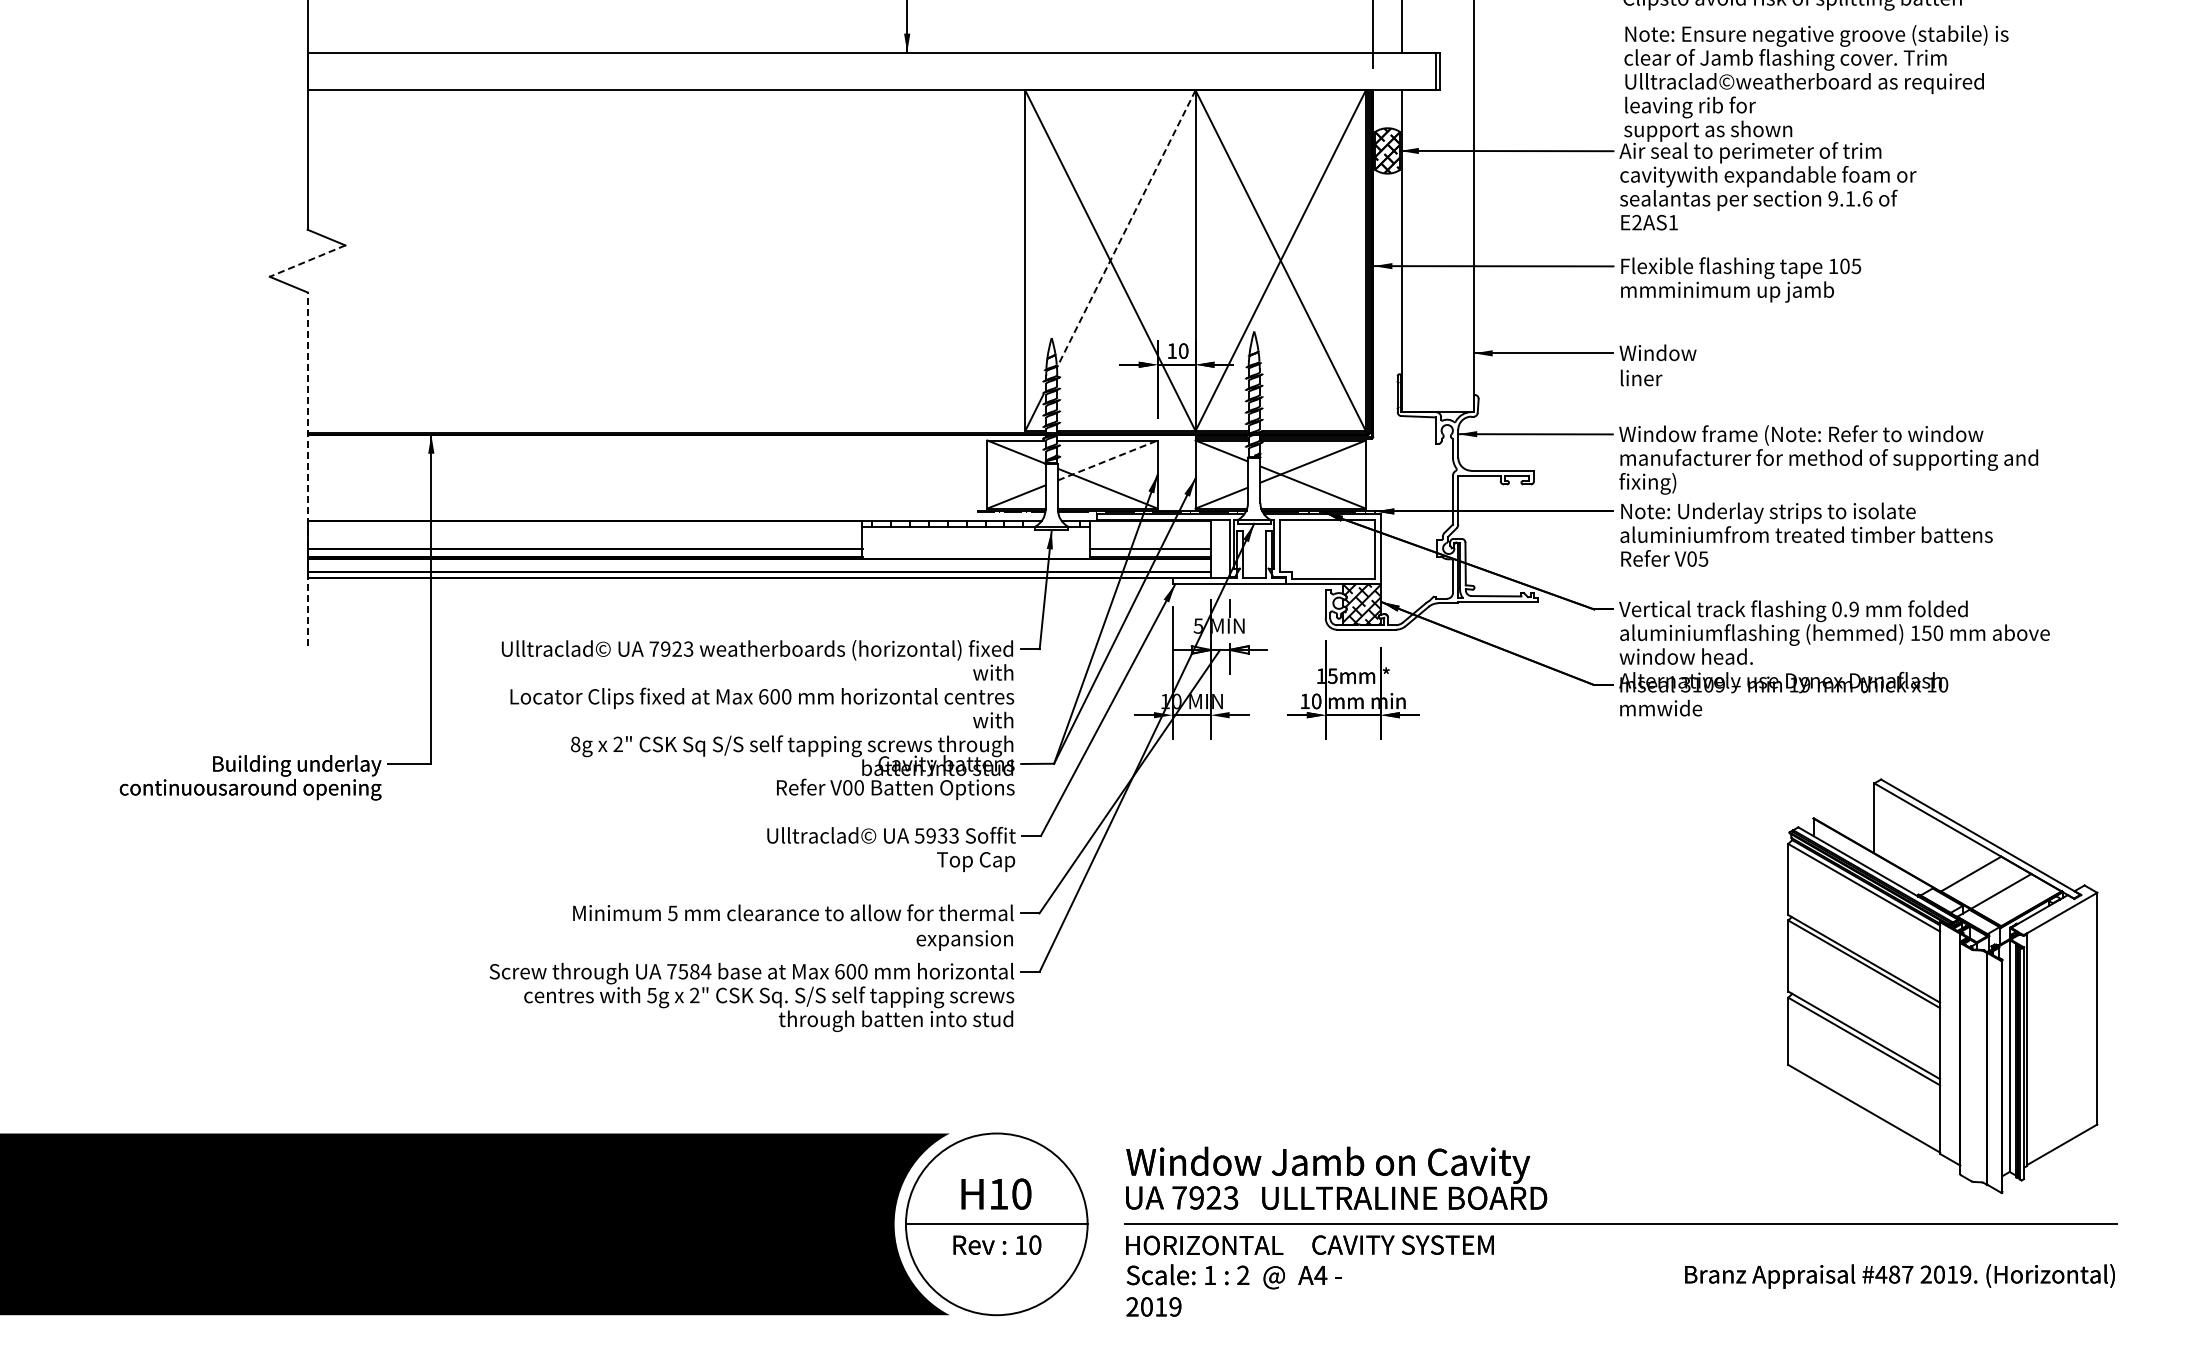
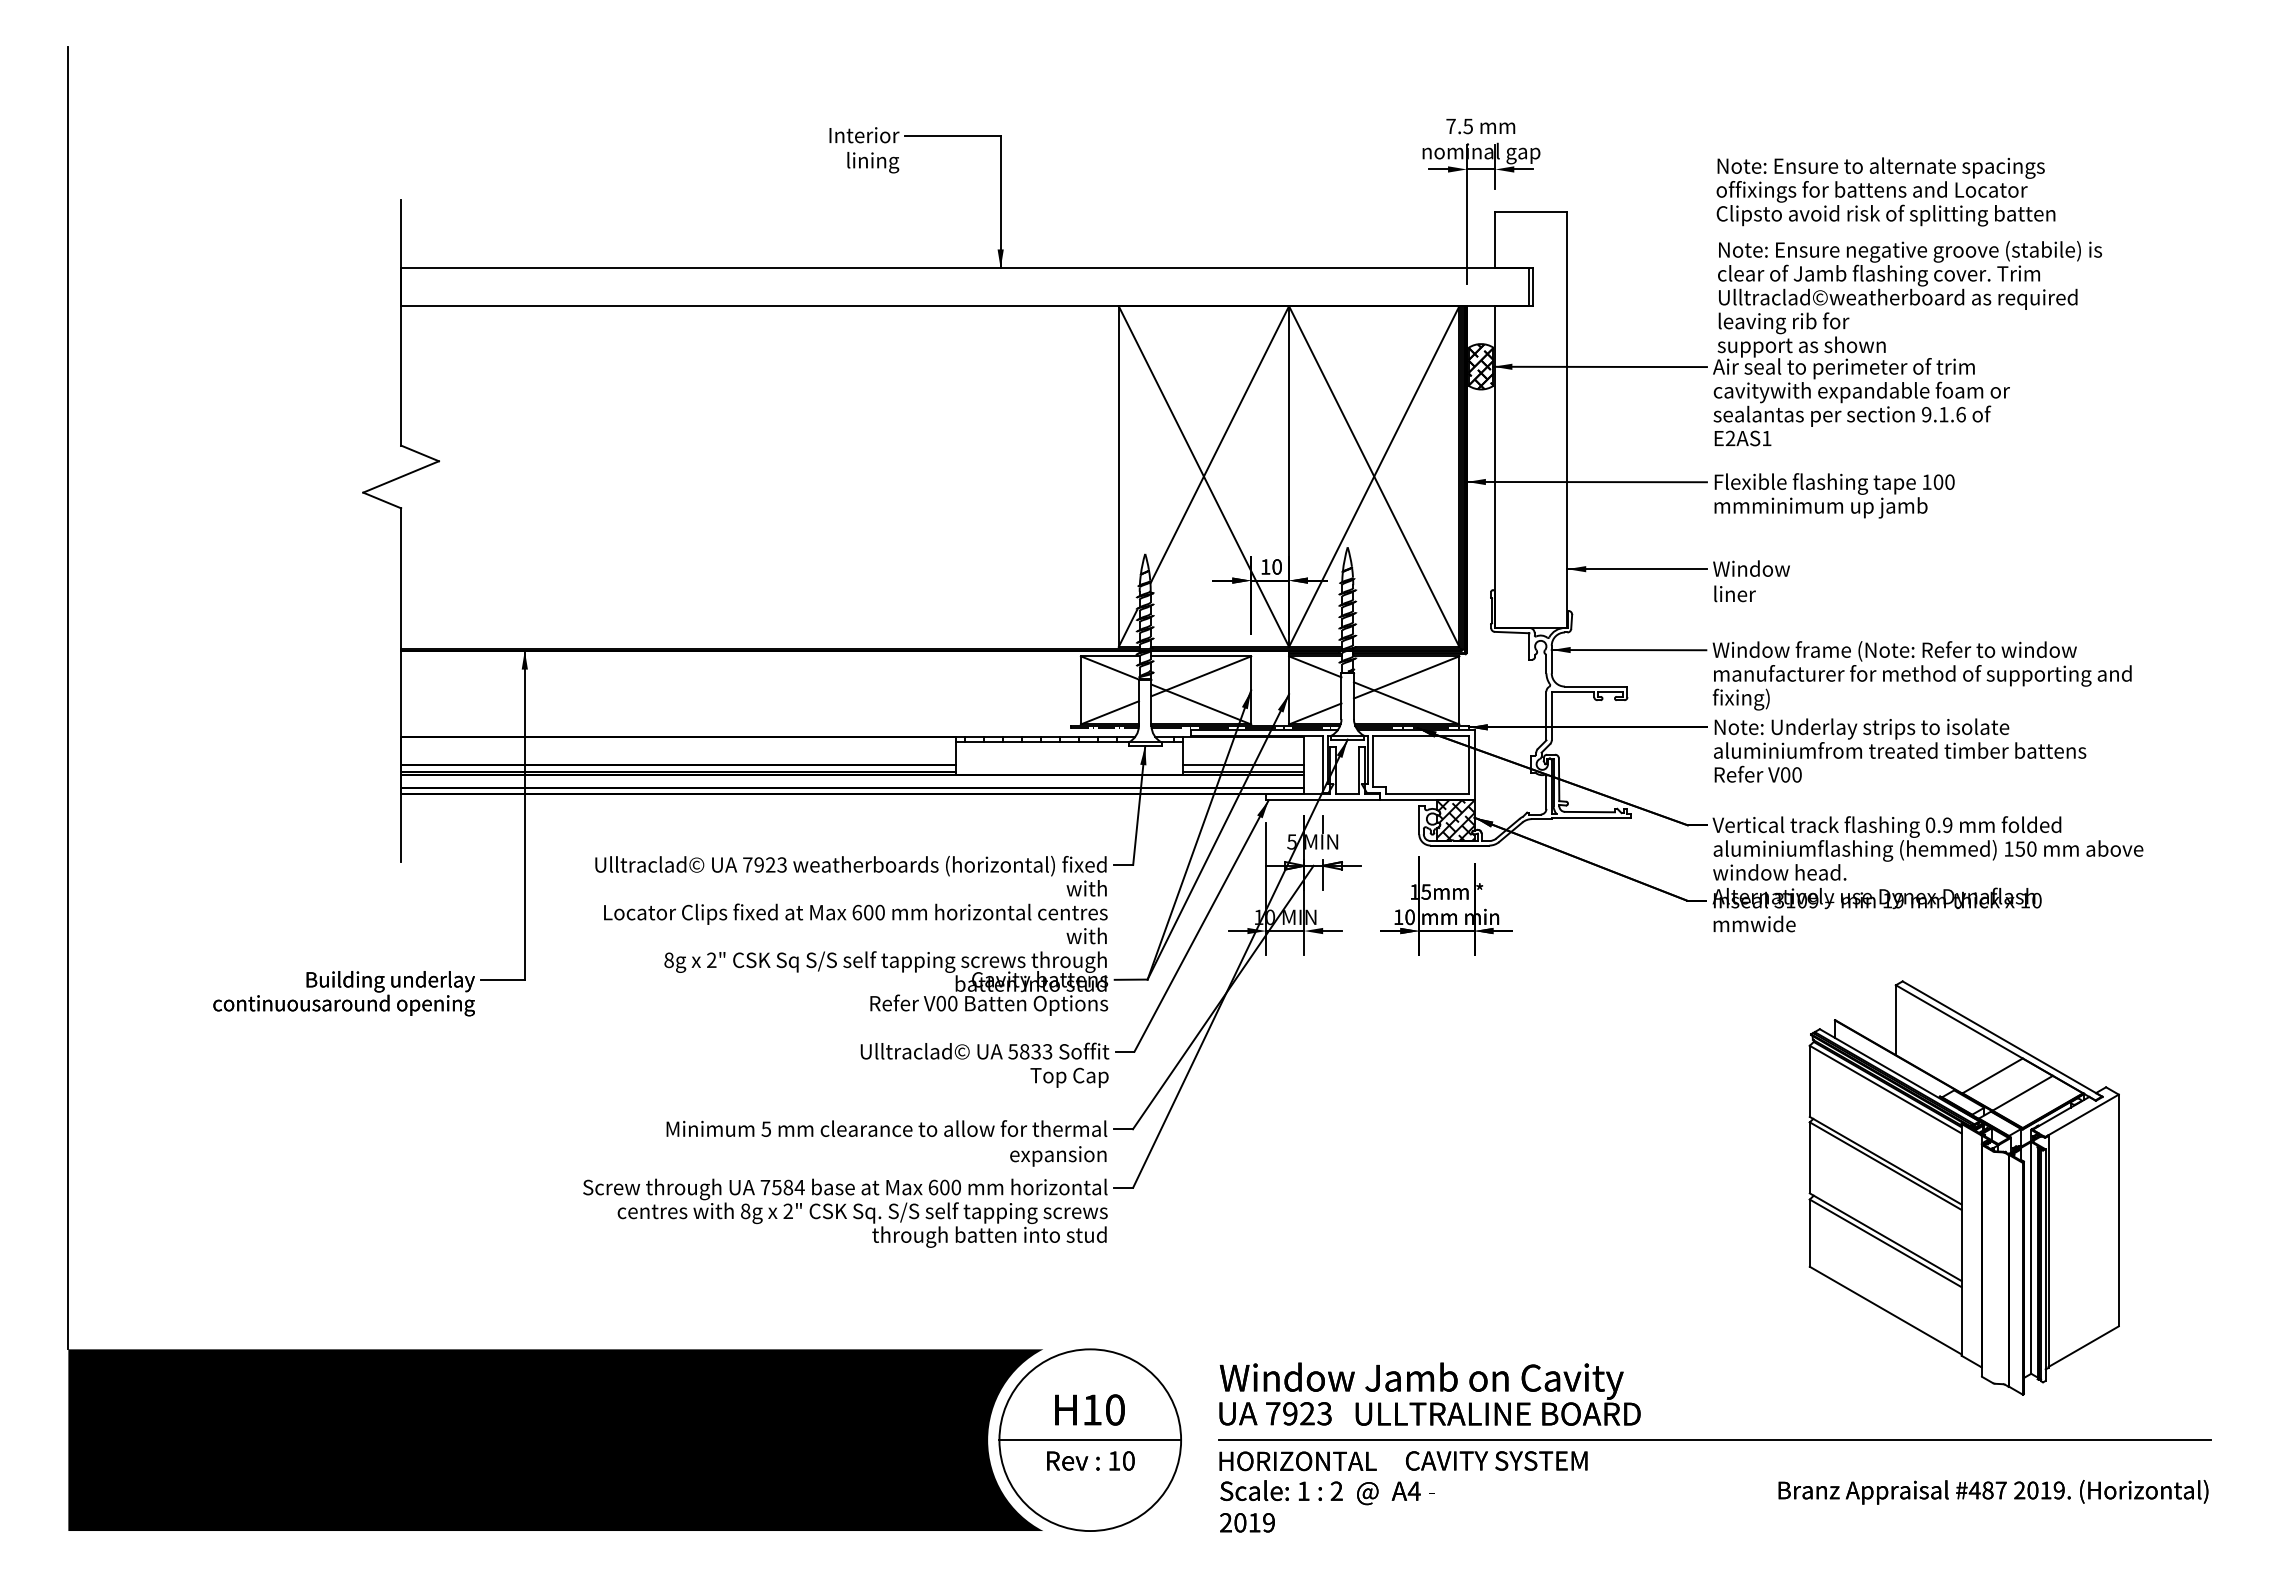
line: (1126, 228) -> (1219, 444), dashed -> solid
line: (308, 260) -> (401, 476), dashed -> solid
text: (1856, 265) -> (1949, 481), 105 -> 100
line: (1108, 460) -> (1201, 676), dashed -> solid
line: (308, 468) -> (401, 684), dashed -> solid
text: (1703, 558) -> (1796, 774), V05 -> V00
text: (931, 835) -> (1024, 1051), 5933 -> 5833
part: (1942, 985) -> (1963, 1187), moved
text: (652, 994) -> (745, 1210), 5g -> 8g

